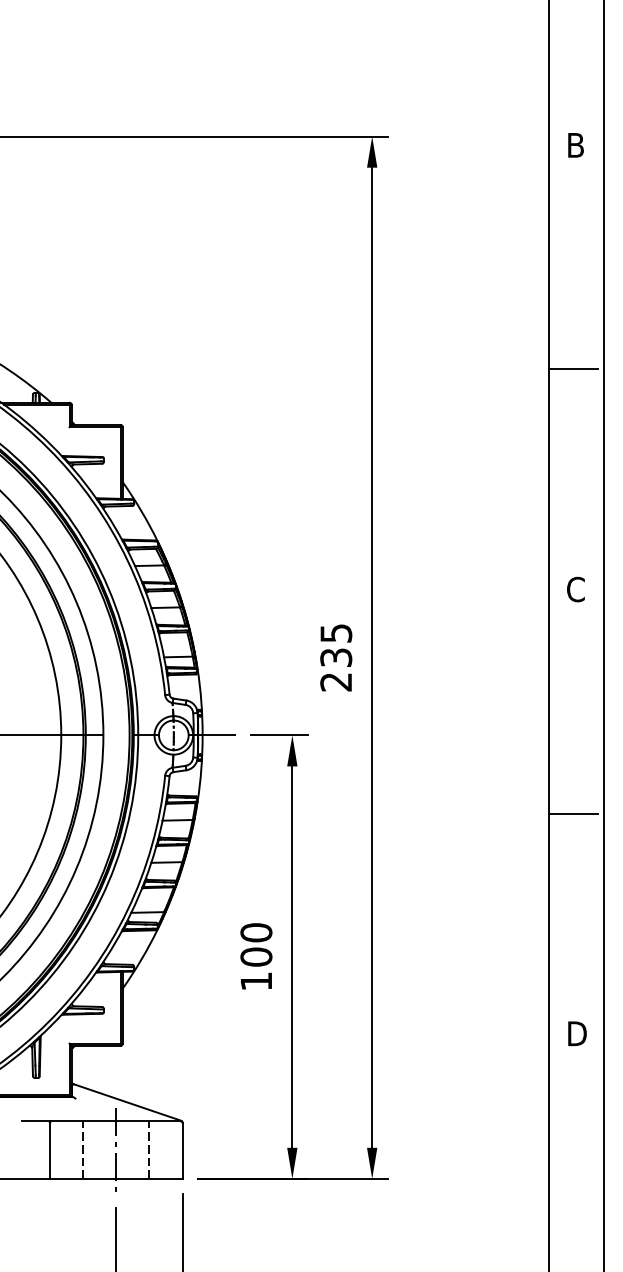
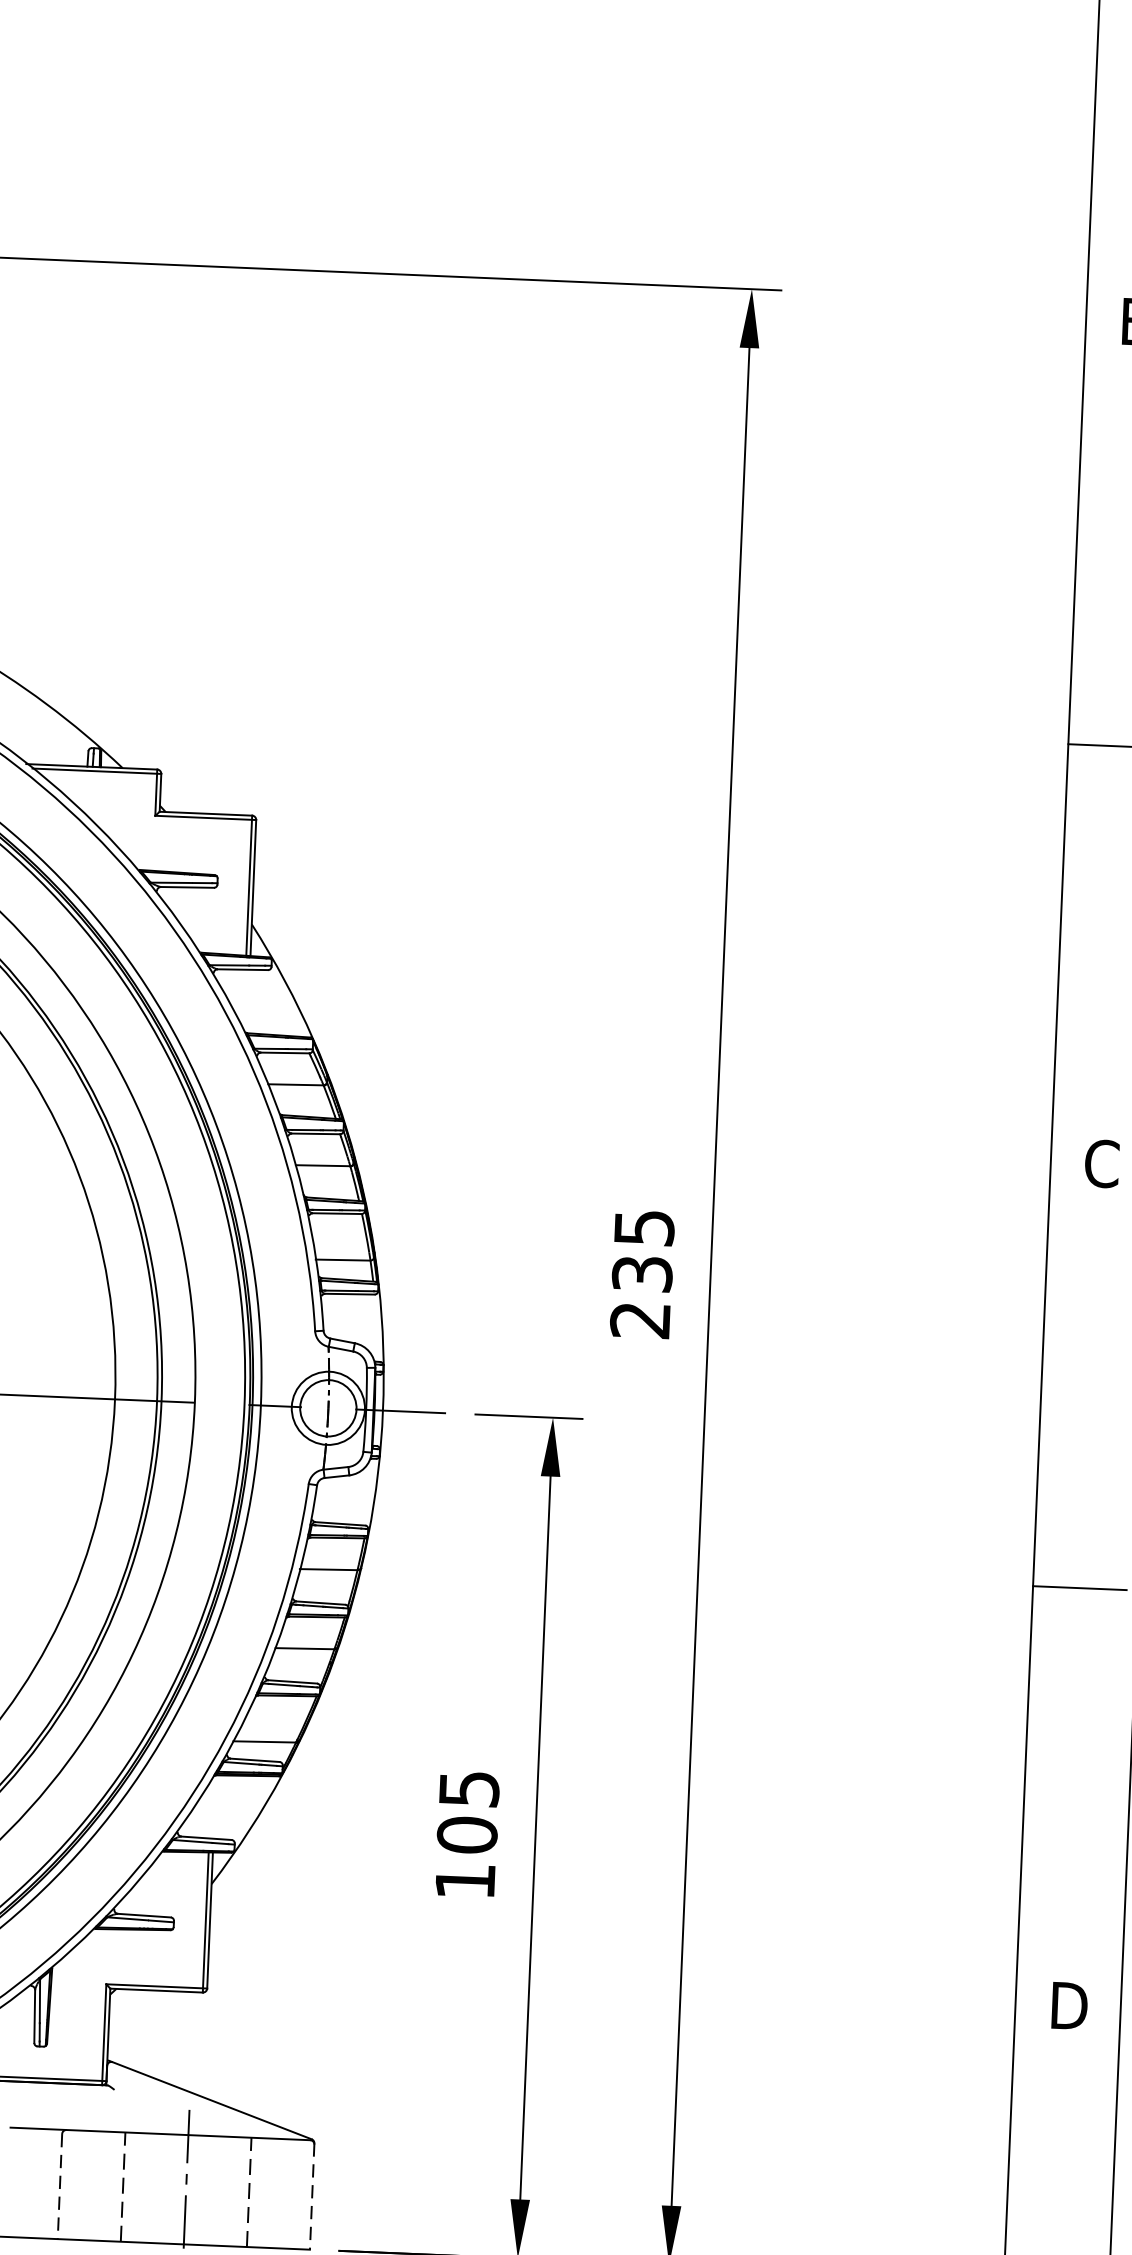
text: (256, 932) -> (469, 1788), 100 -> 105
line: (49, 1151) -> (59, 2187), solid -> dashed
line: (182, 1151) -> (311, 2197), solid -> dashed

